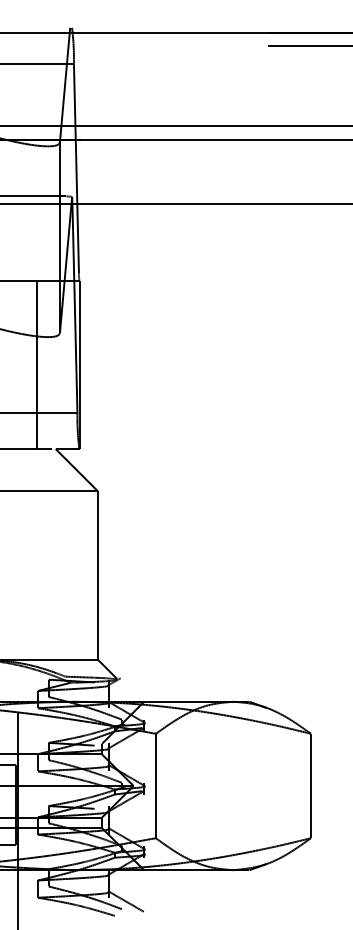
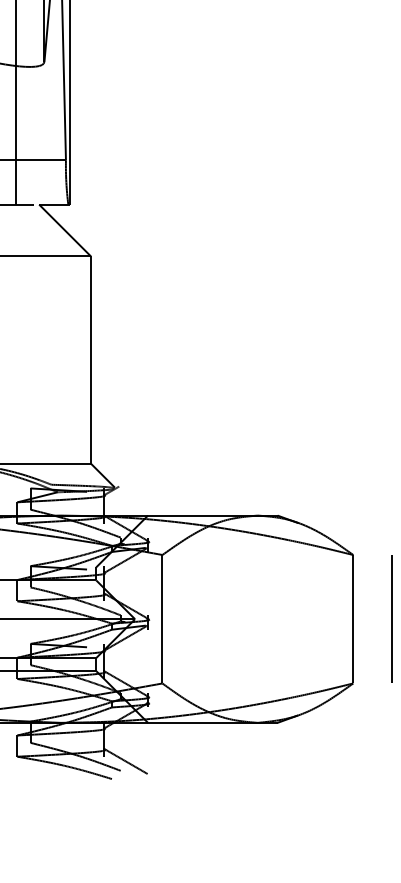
line: (342, 785) -> (392, 618), added

